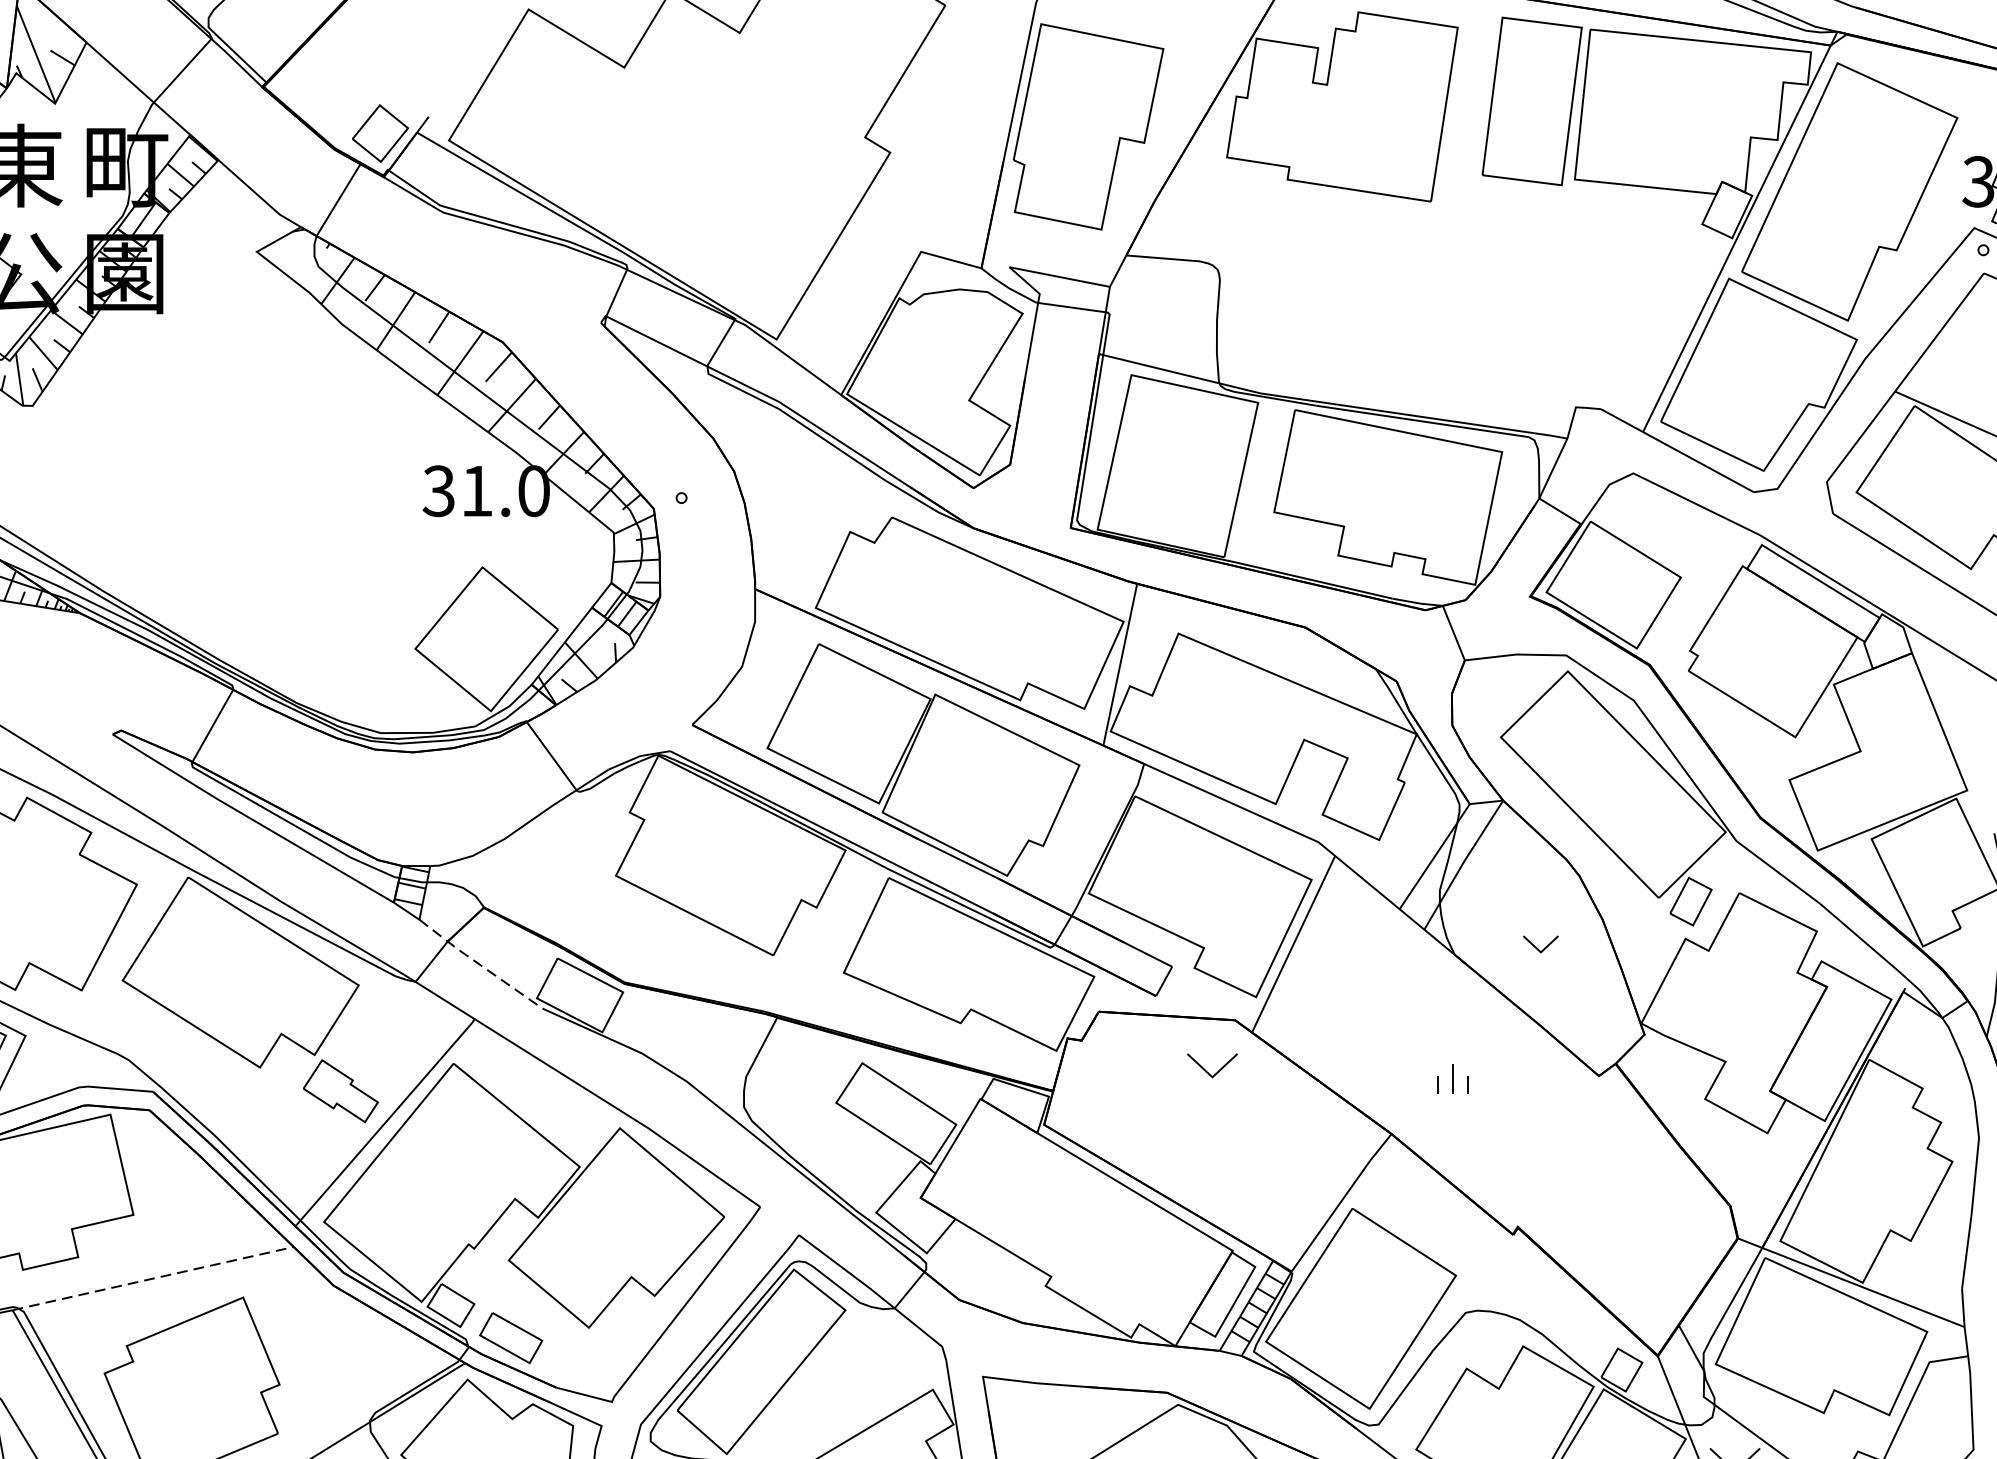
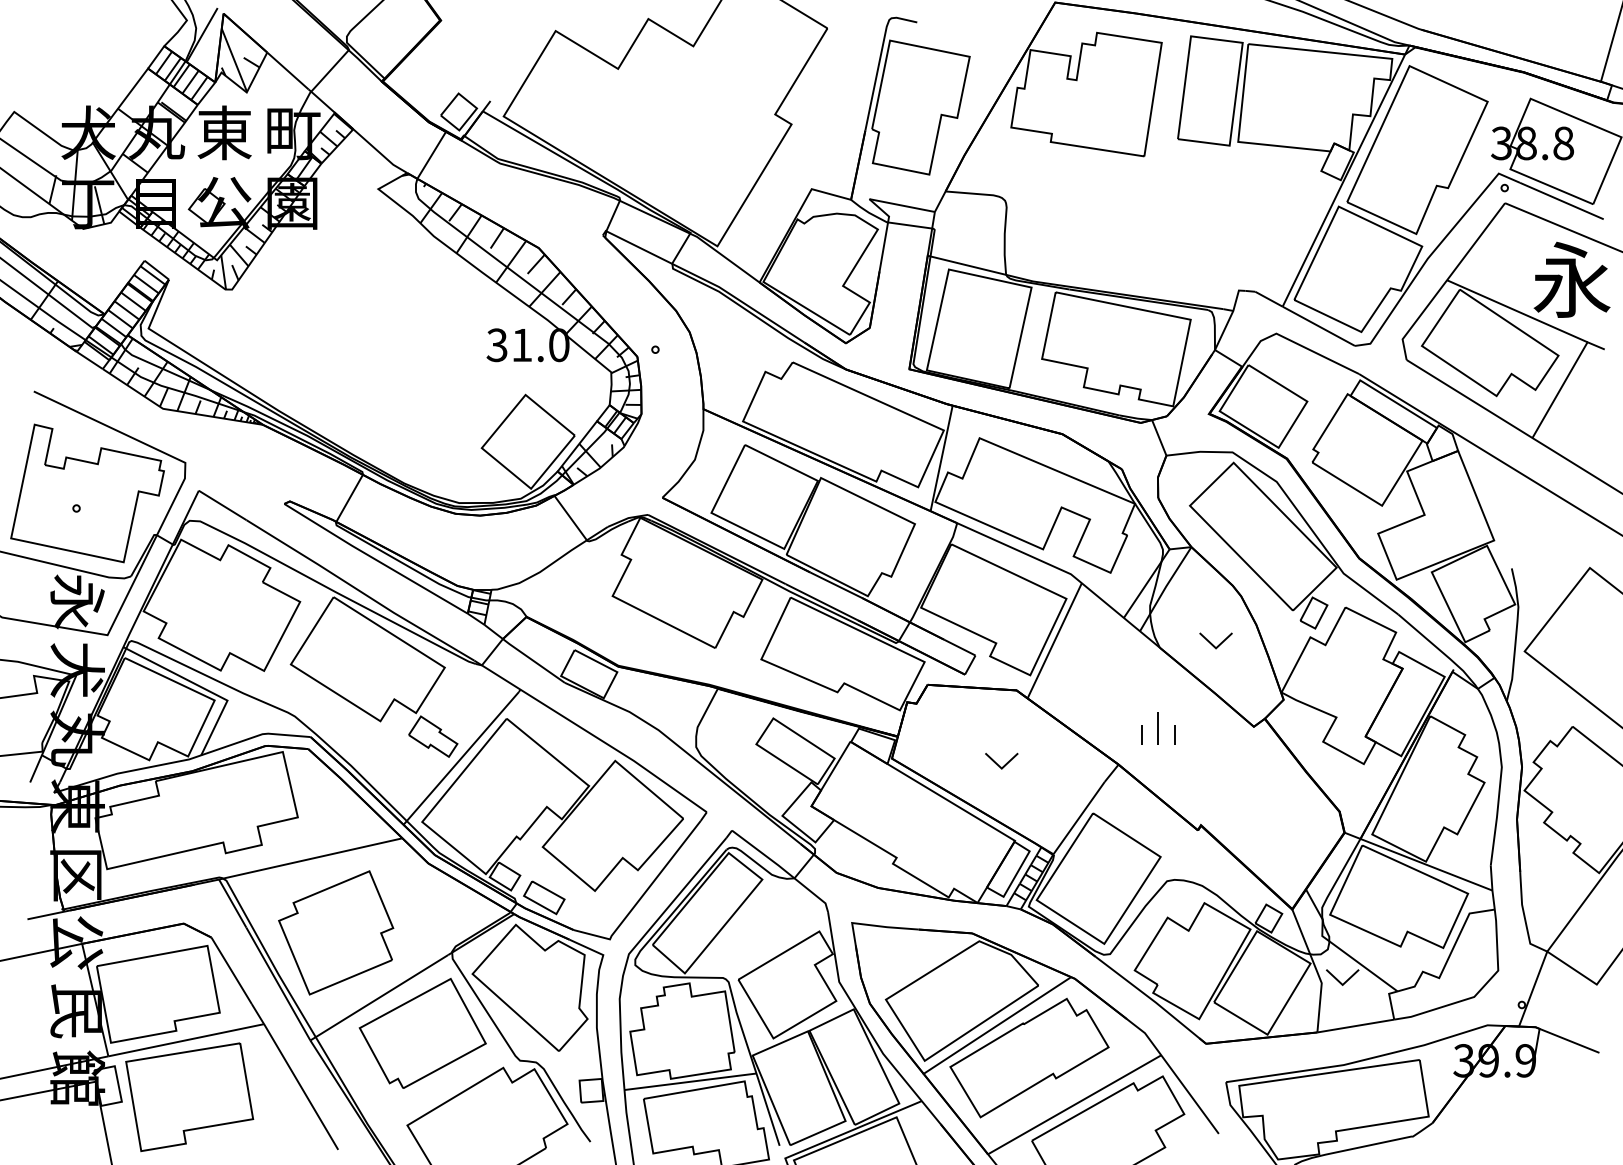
part: (1540, 943) -> (1215, 640), size x1.43
line: (479, 963) -> (523, 653), dashed -> solid
part: (1212, 1064) -> (1001, 760), moved
part: (1452, 1078) -> (1158, 728), size x1.67
line: (151, 1279) -> (309, 859), dashed -> solid

